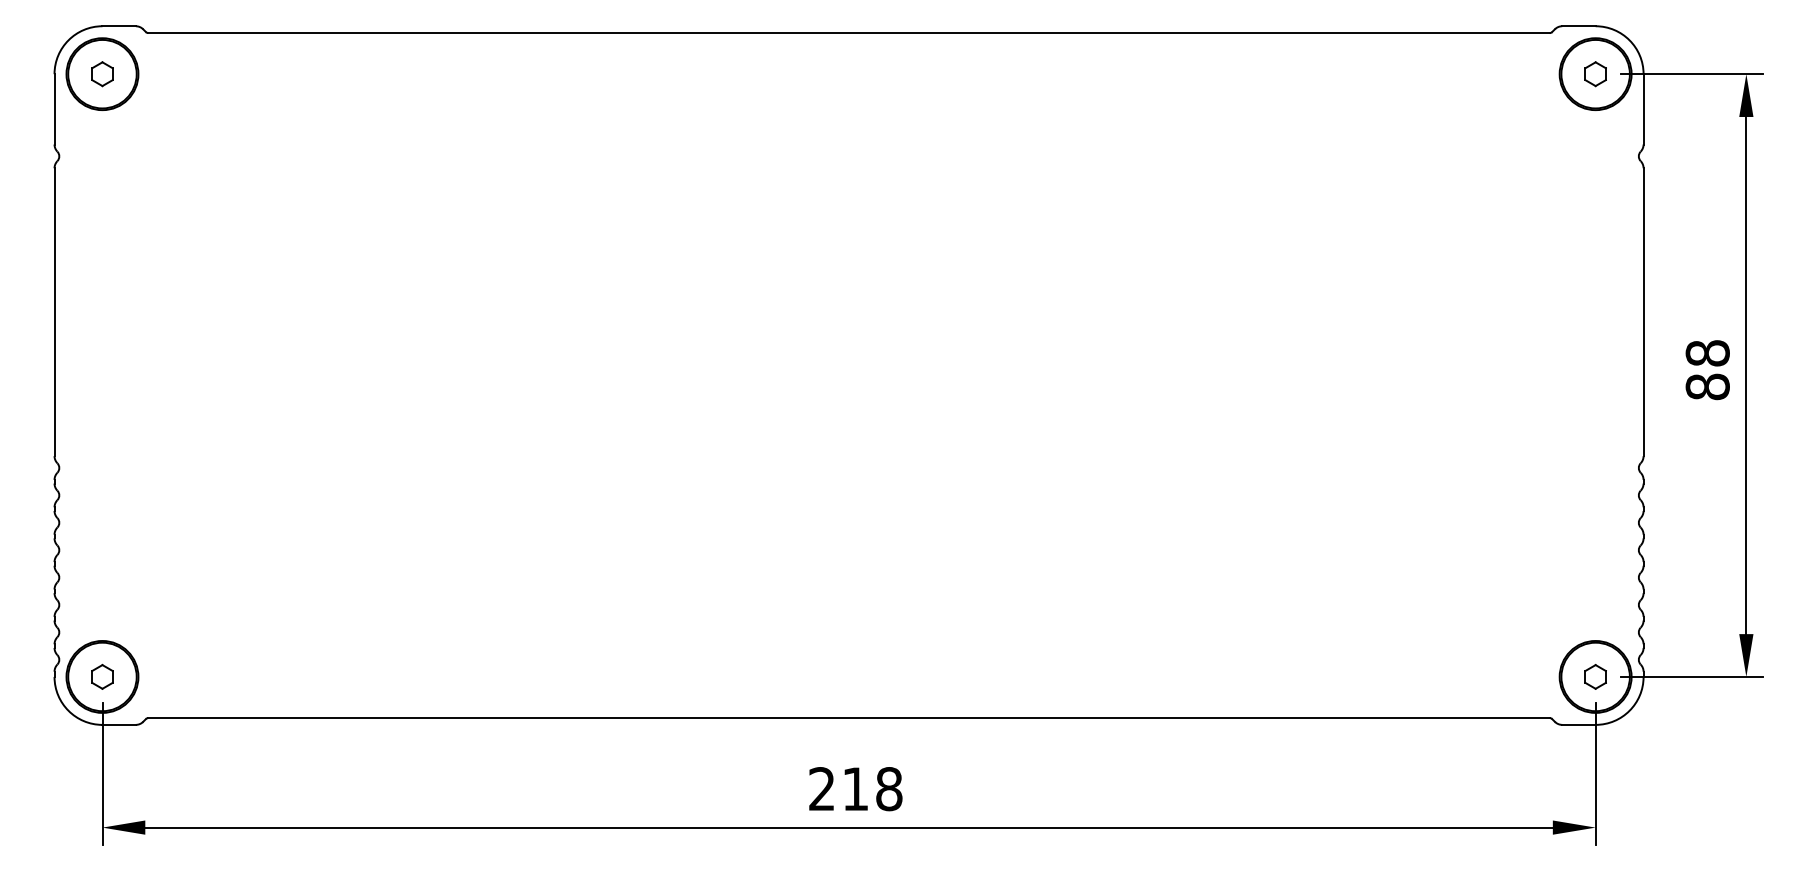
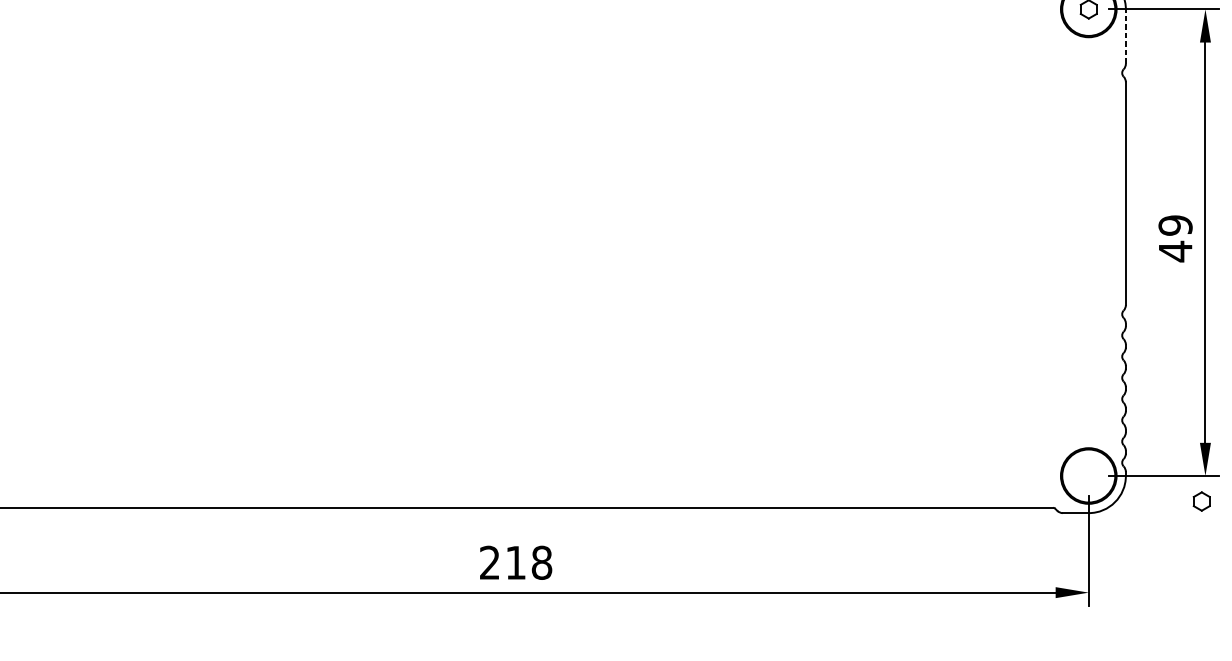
line: (1643, 108) -> (1125, 35), solid -> dashed
text: (1707, 370) -> (1175, 238), 88 -> 49
part: (1595, 676) -> (1201, 501), moved

